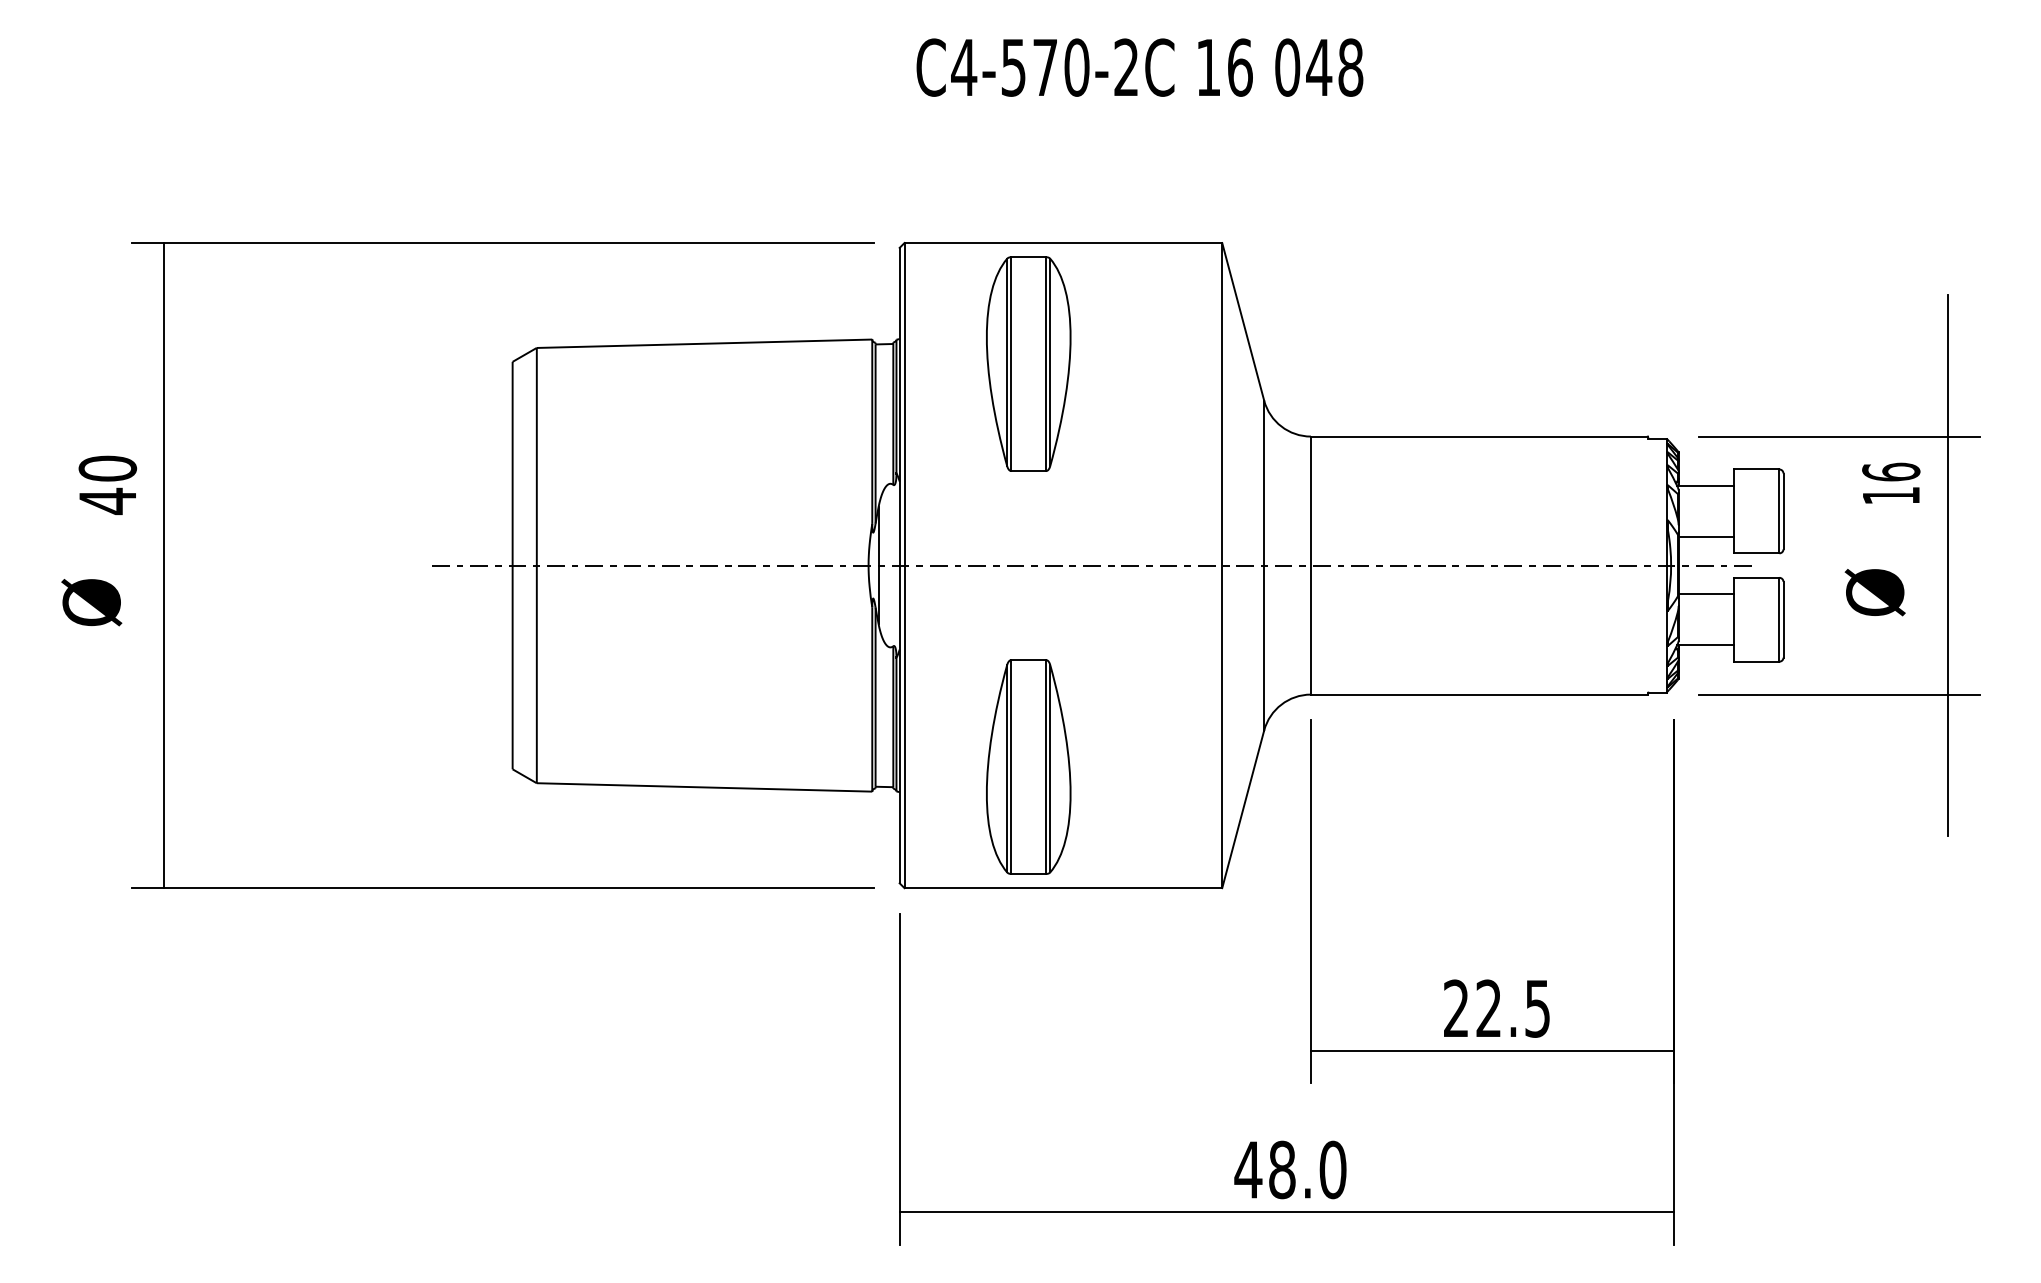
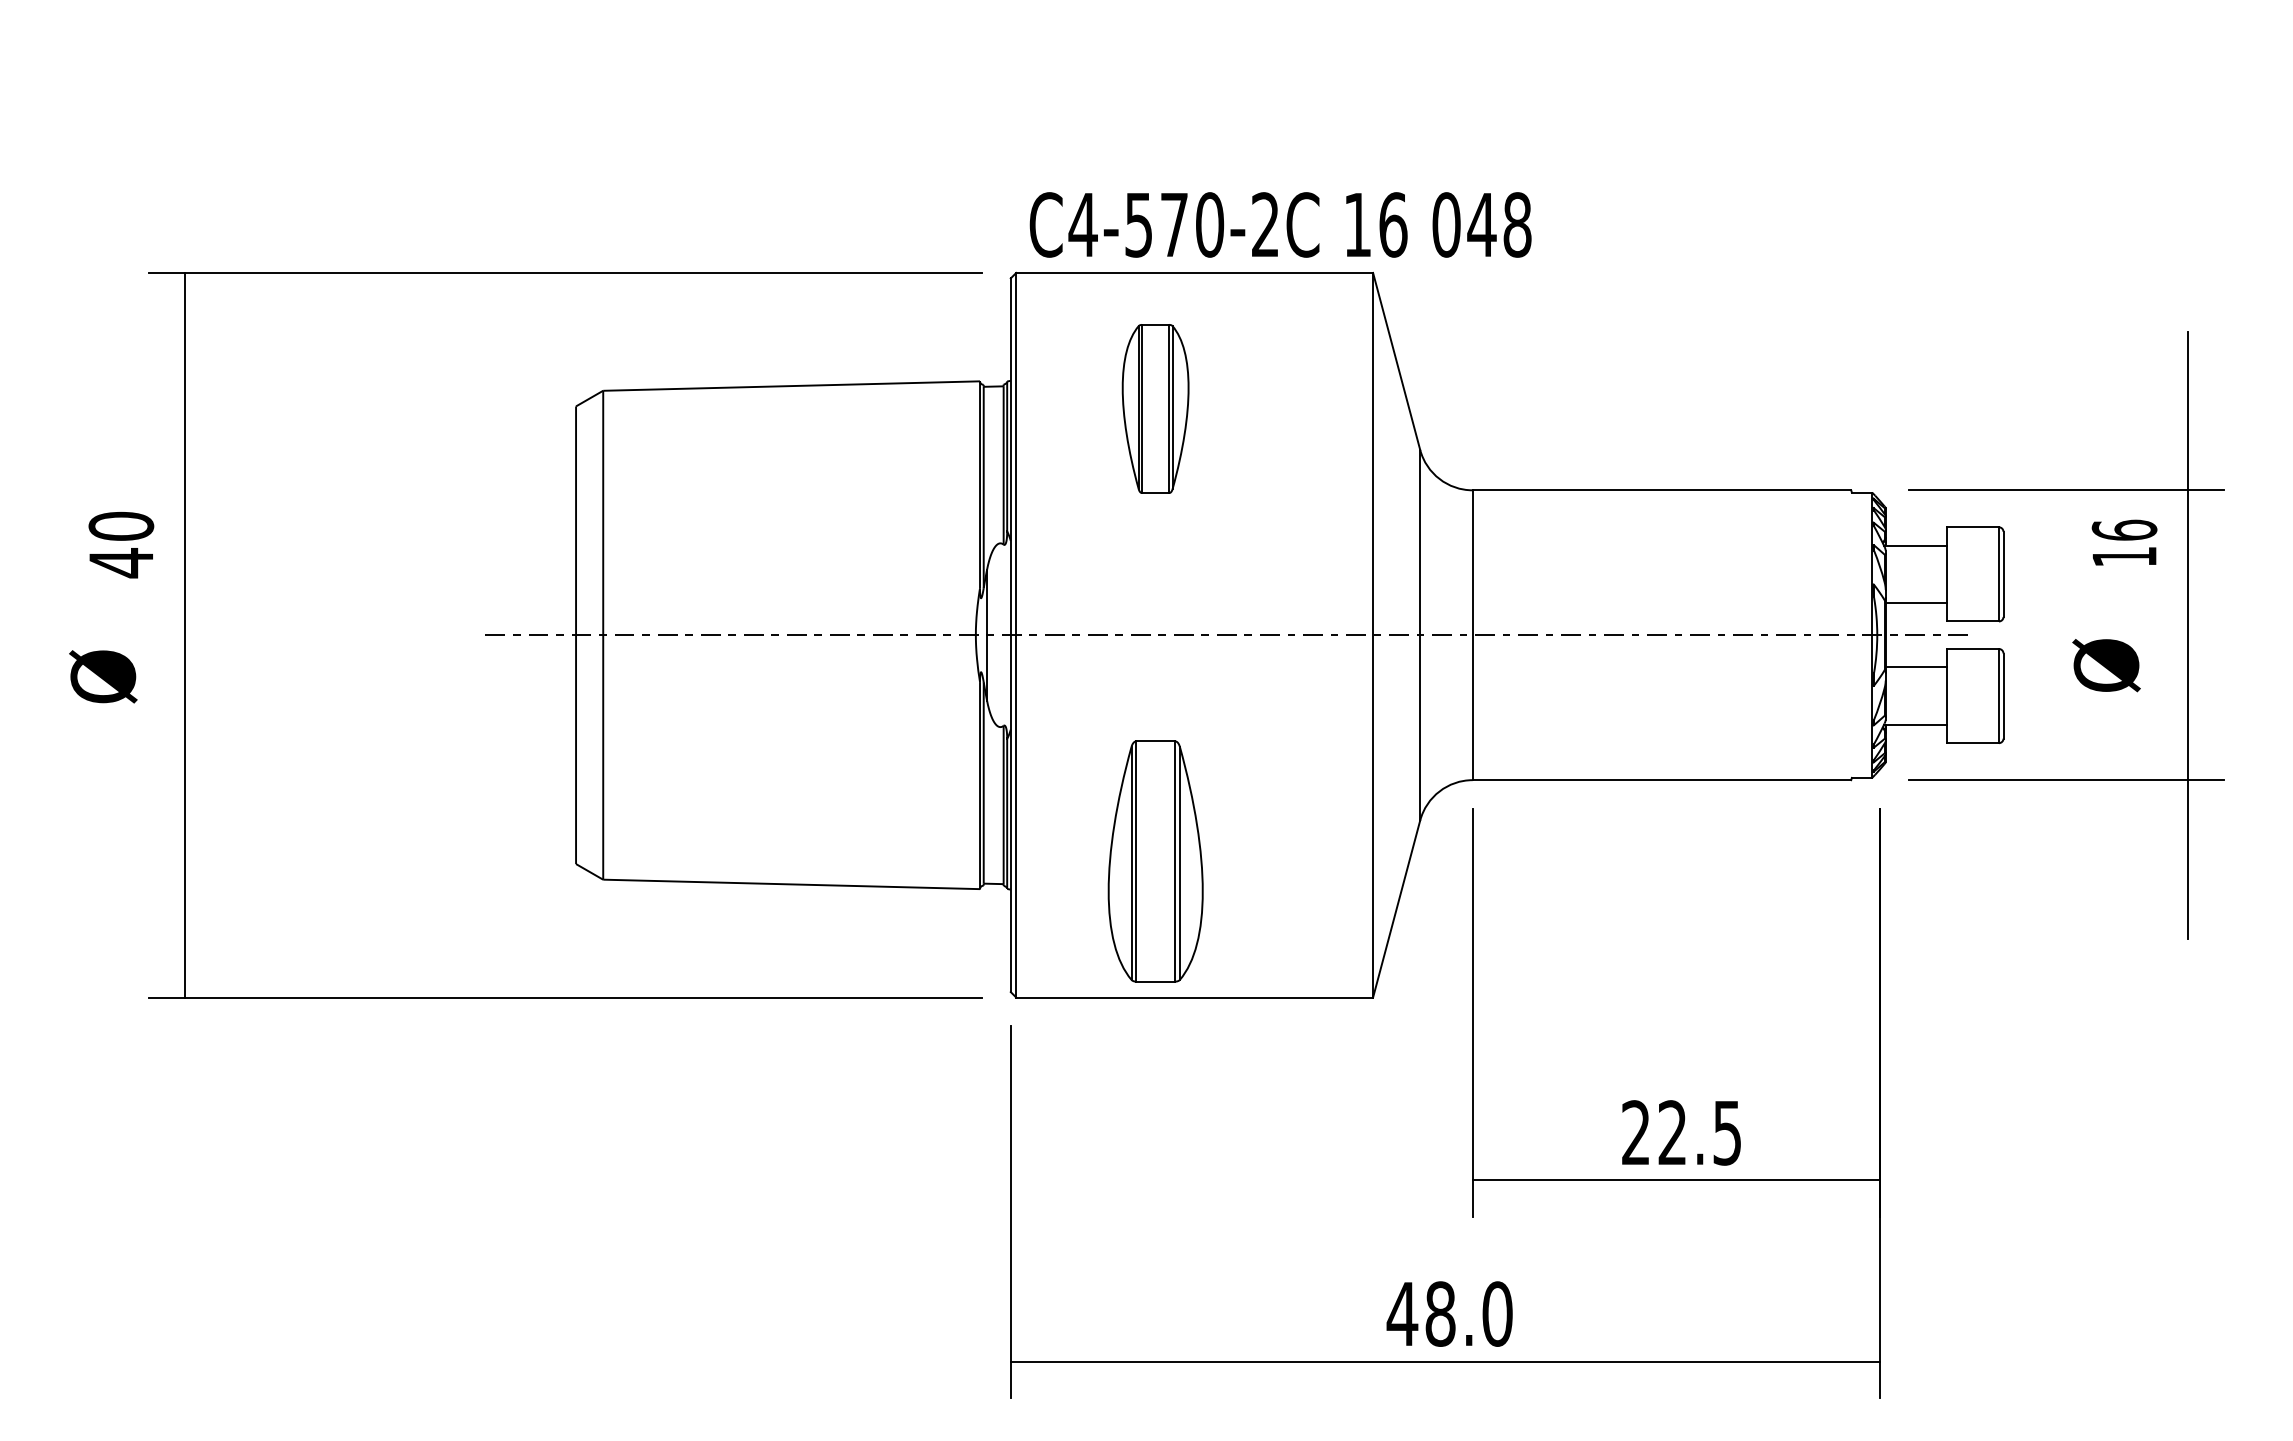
text: (1139, 67) -> (1280, 224), moved
part: (1028, 363) -> (1155, 408), size x0.7

